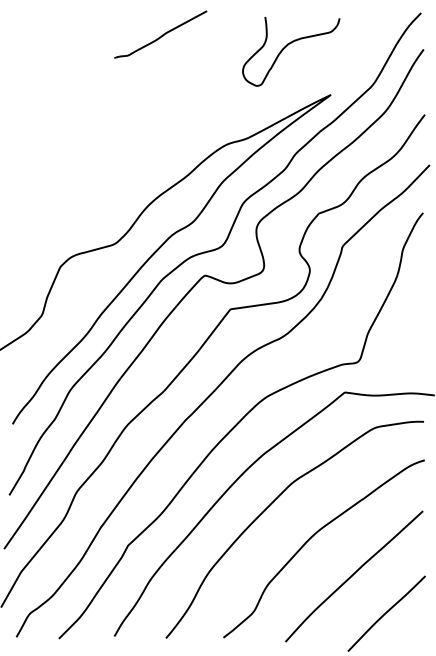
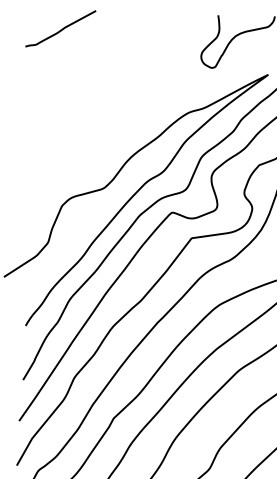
curve: (161, 35) -> (61, 29), moved

